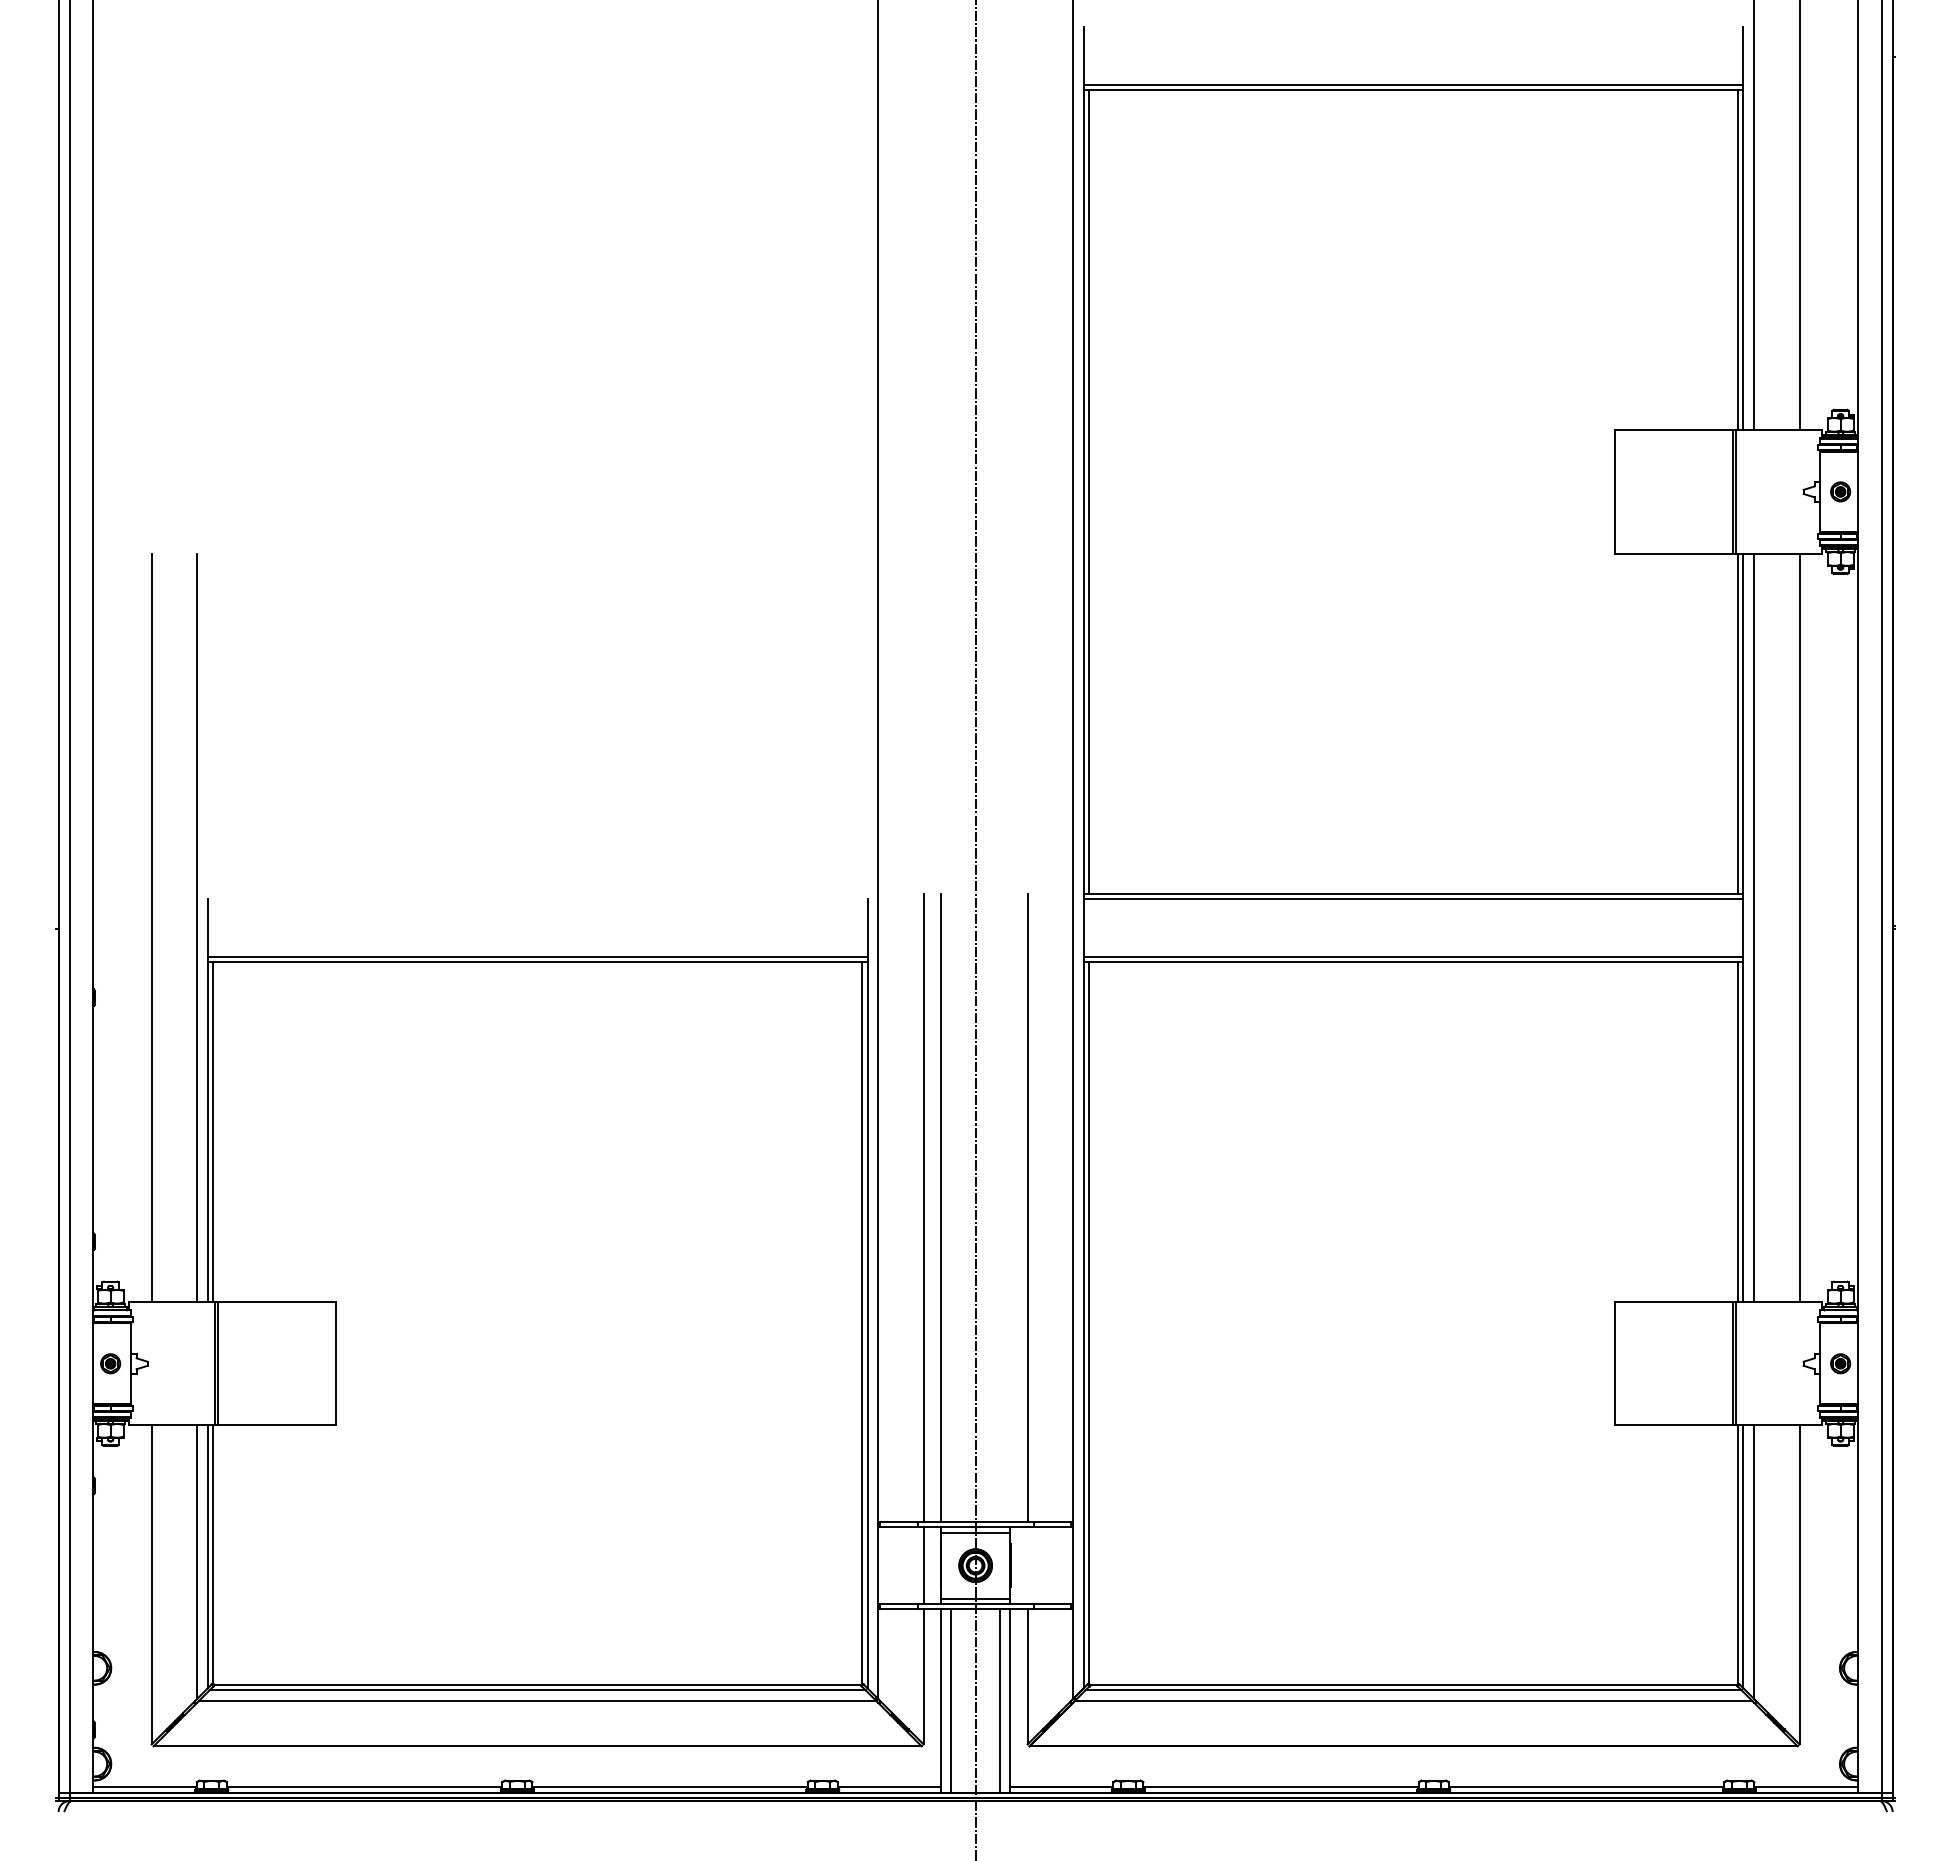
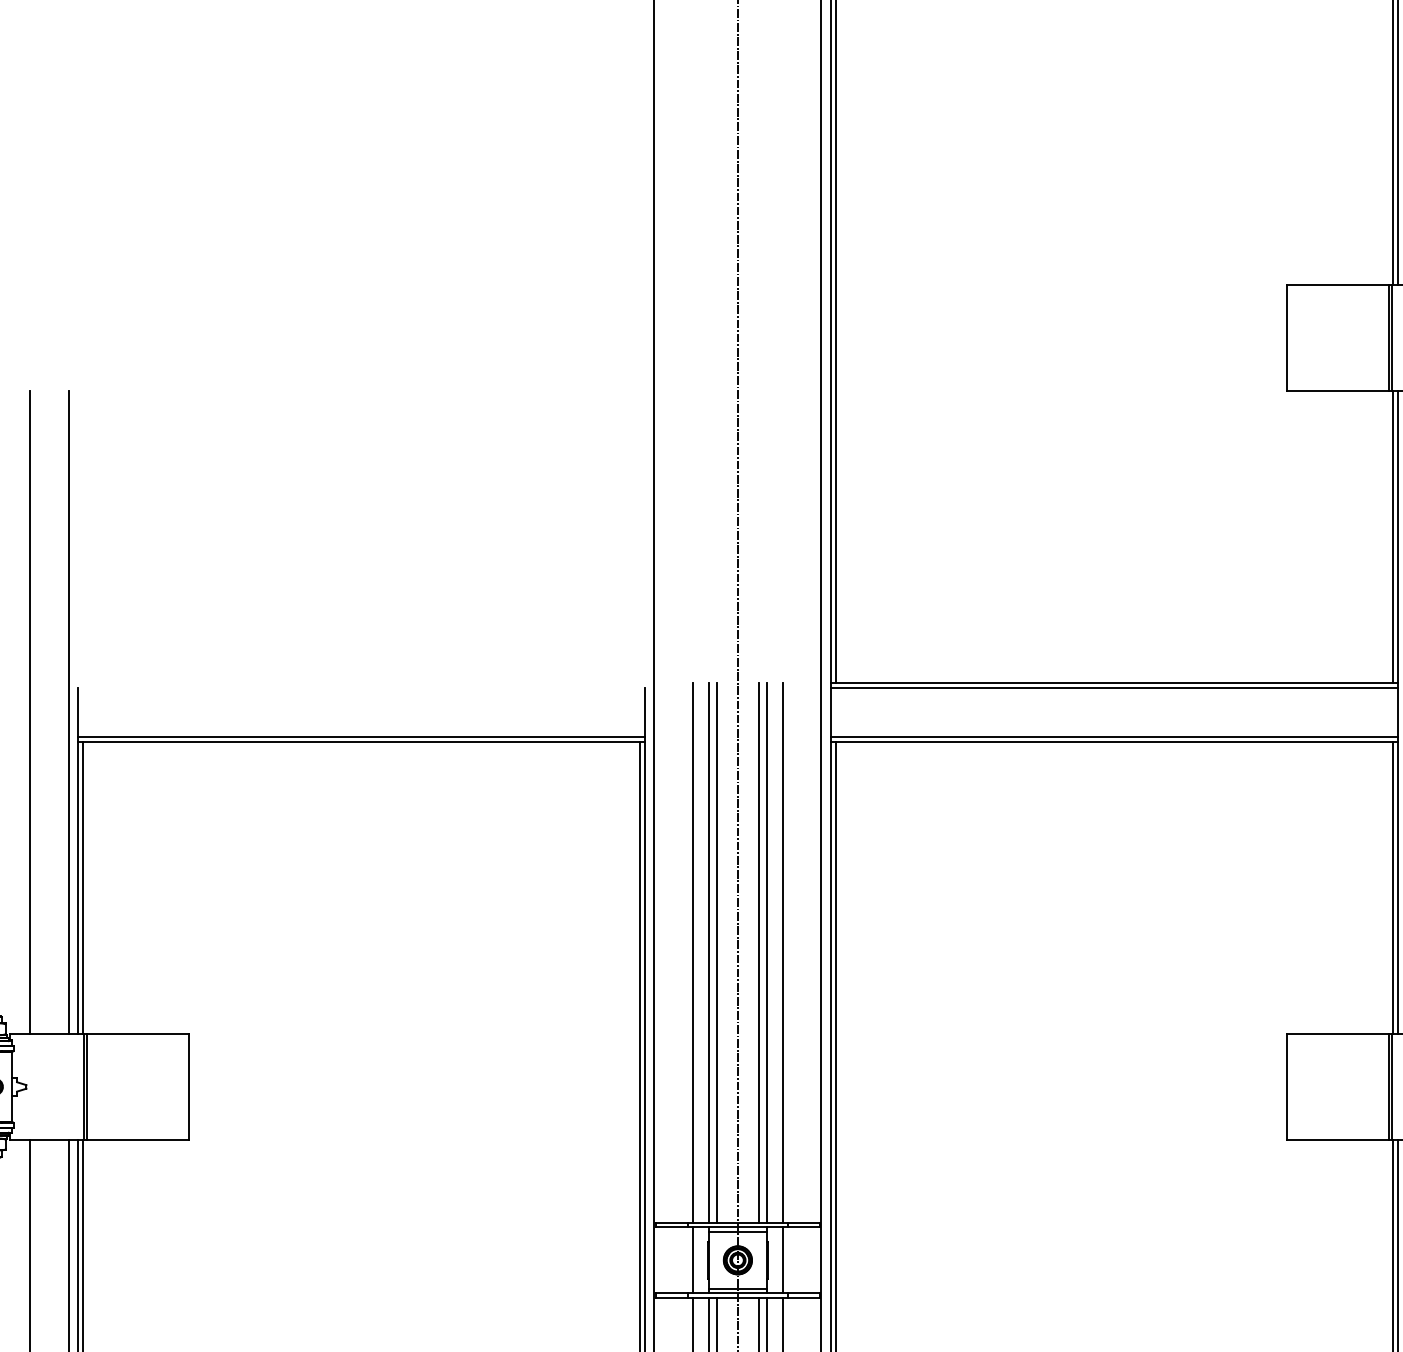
line: (951, 1207) -> (717, 952), added
line: (1000, 1207) -> (759, 952), added
line: (1009, 1207) -> (767, 952), added
line: (1027, 1565) -> (782, 1260), added

